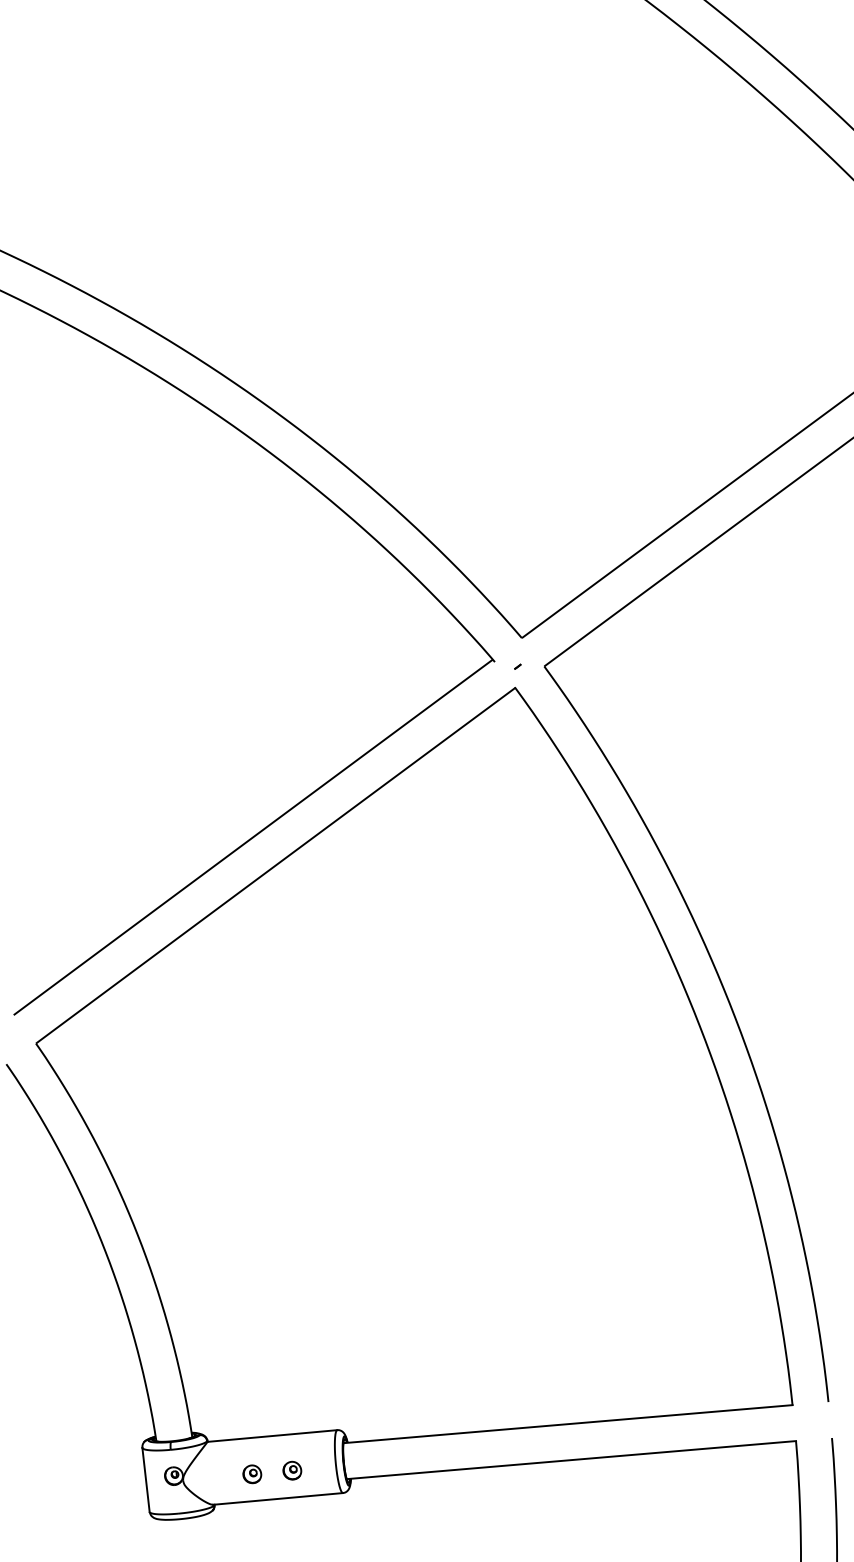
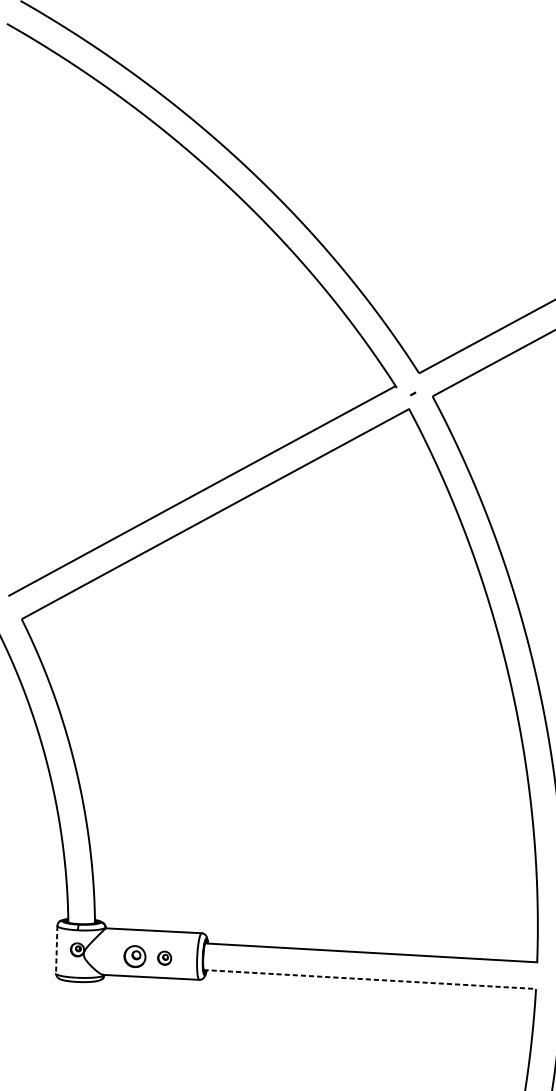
line: (571, 1460) -> (369, 979), solid -> dashed
part: (252, 1474) -> (135, 956), size x1.6
line: (146, 1480) -> (57, 950), solid -> dashed

